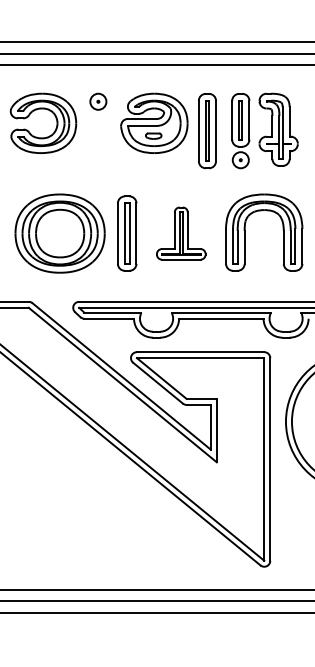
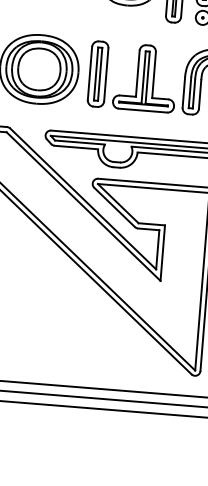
part: (180, 233) -> (144, 77), size x1.43

